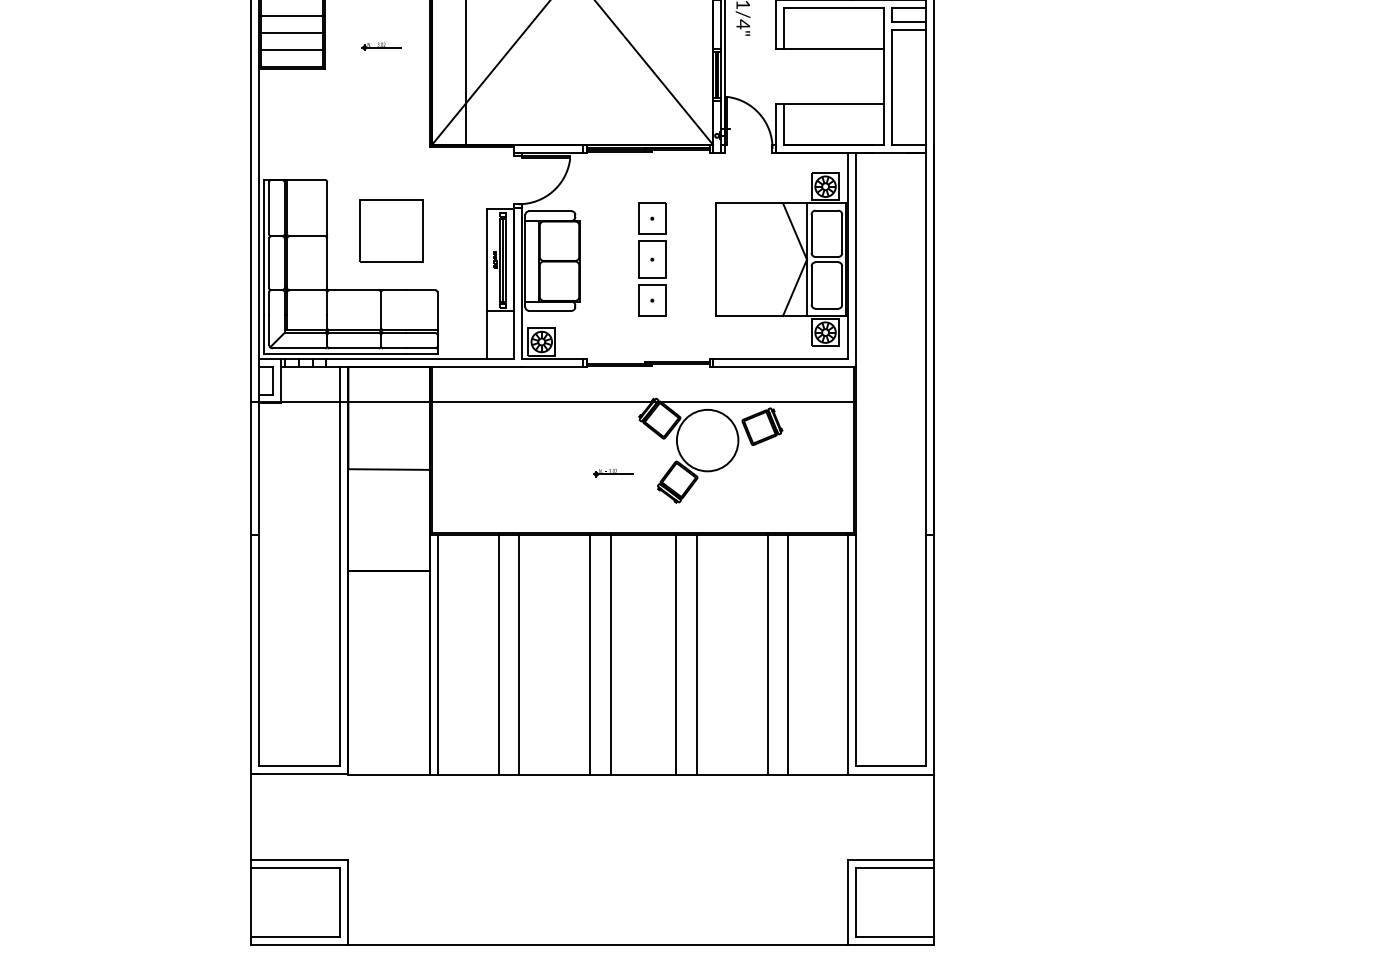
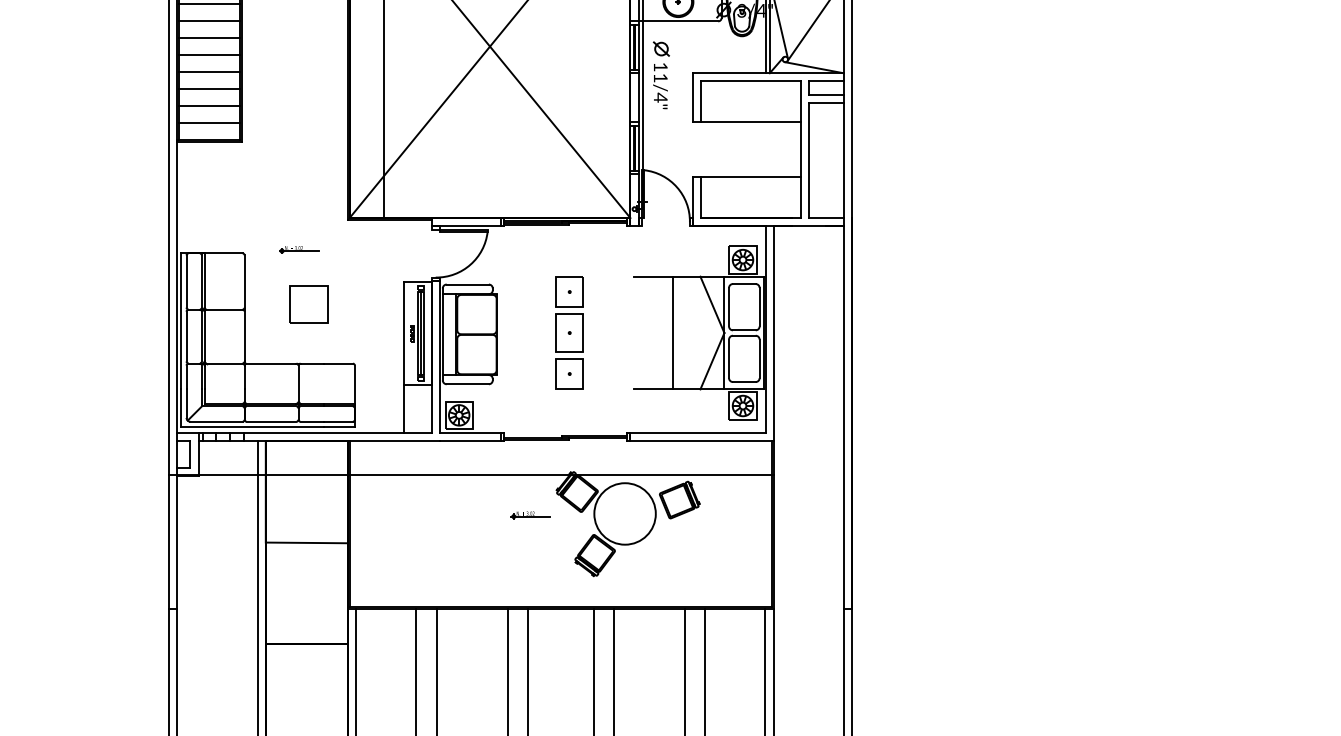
part: (381, 46) -> (298, 249), moved
part: (391, 230) -> (308, 303), size x0.6
line: (716, 259) -> (672, 332), moved
part: (613, 473) -> (530, 515), moved

